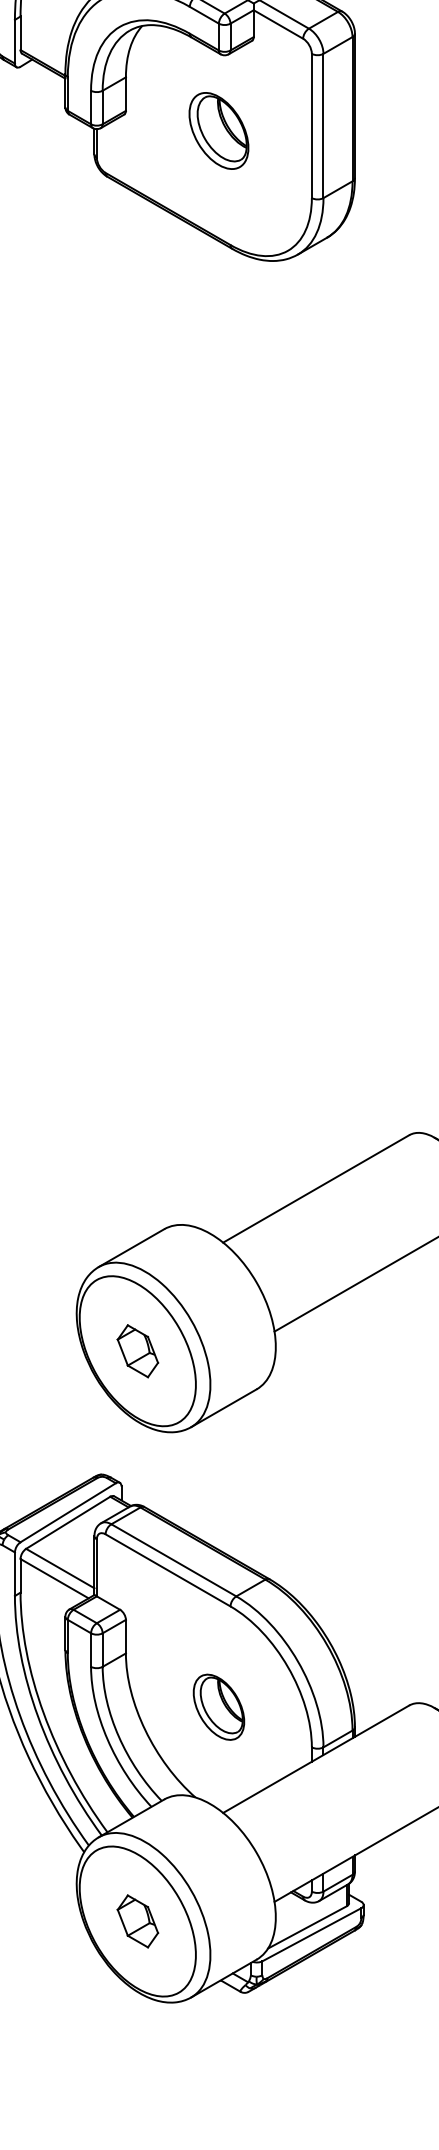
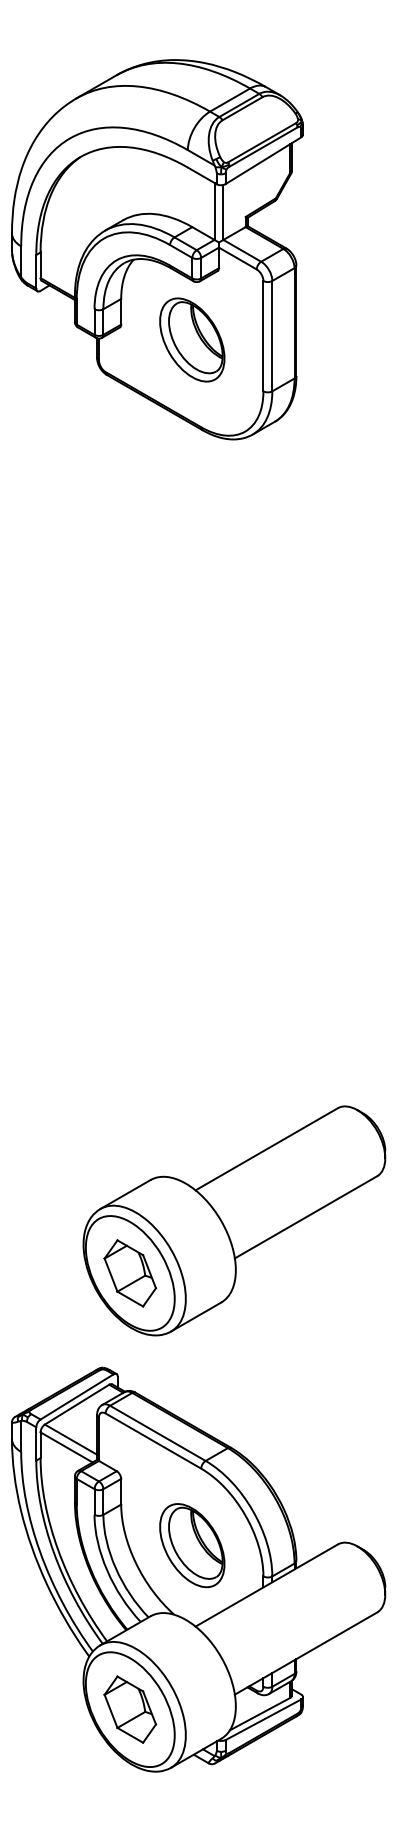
part: (219, 130) -> (192, 339), size x1.43
part: (138, 1351) -> (130, 1273), size x1.67
part: (219, 1706) -> (192, 1545), size x1.67
part: (138, 1921) -> (130, 1709), size x1.67

